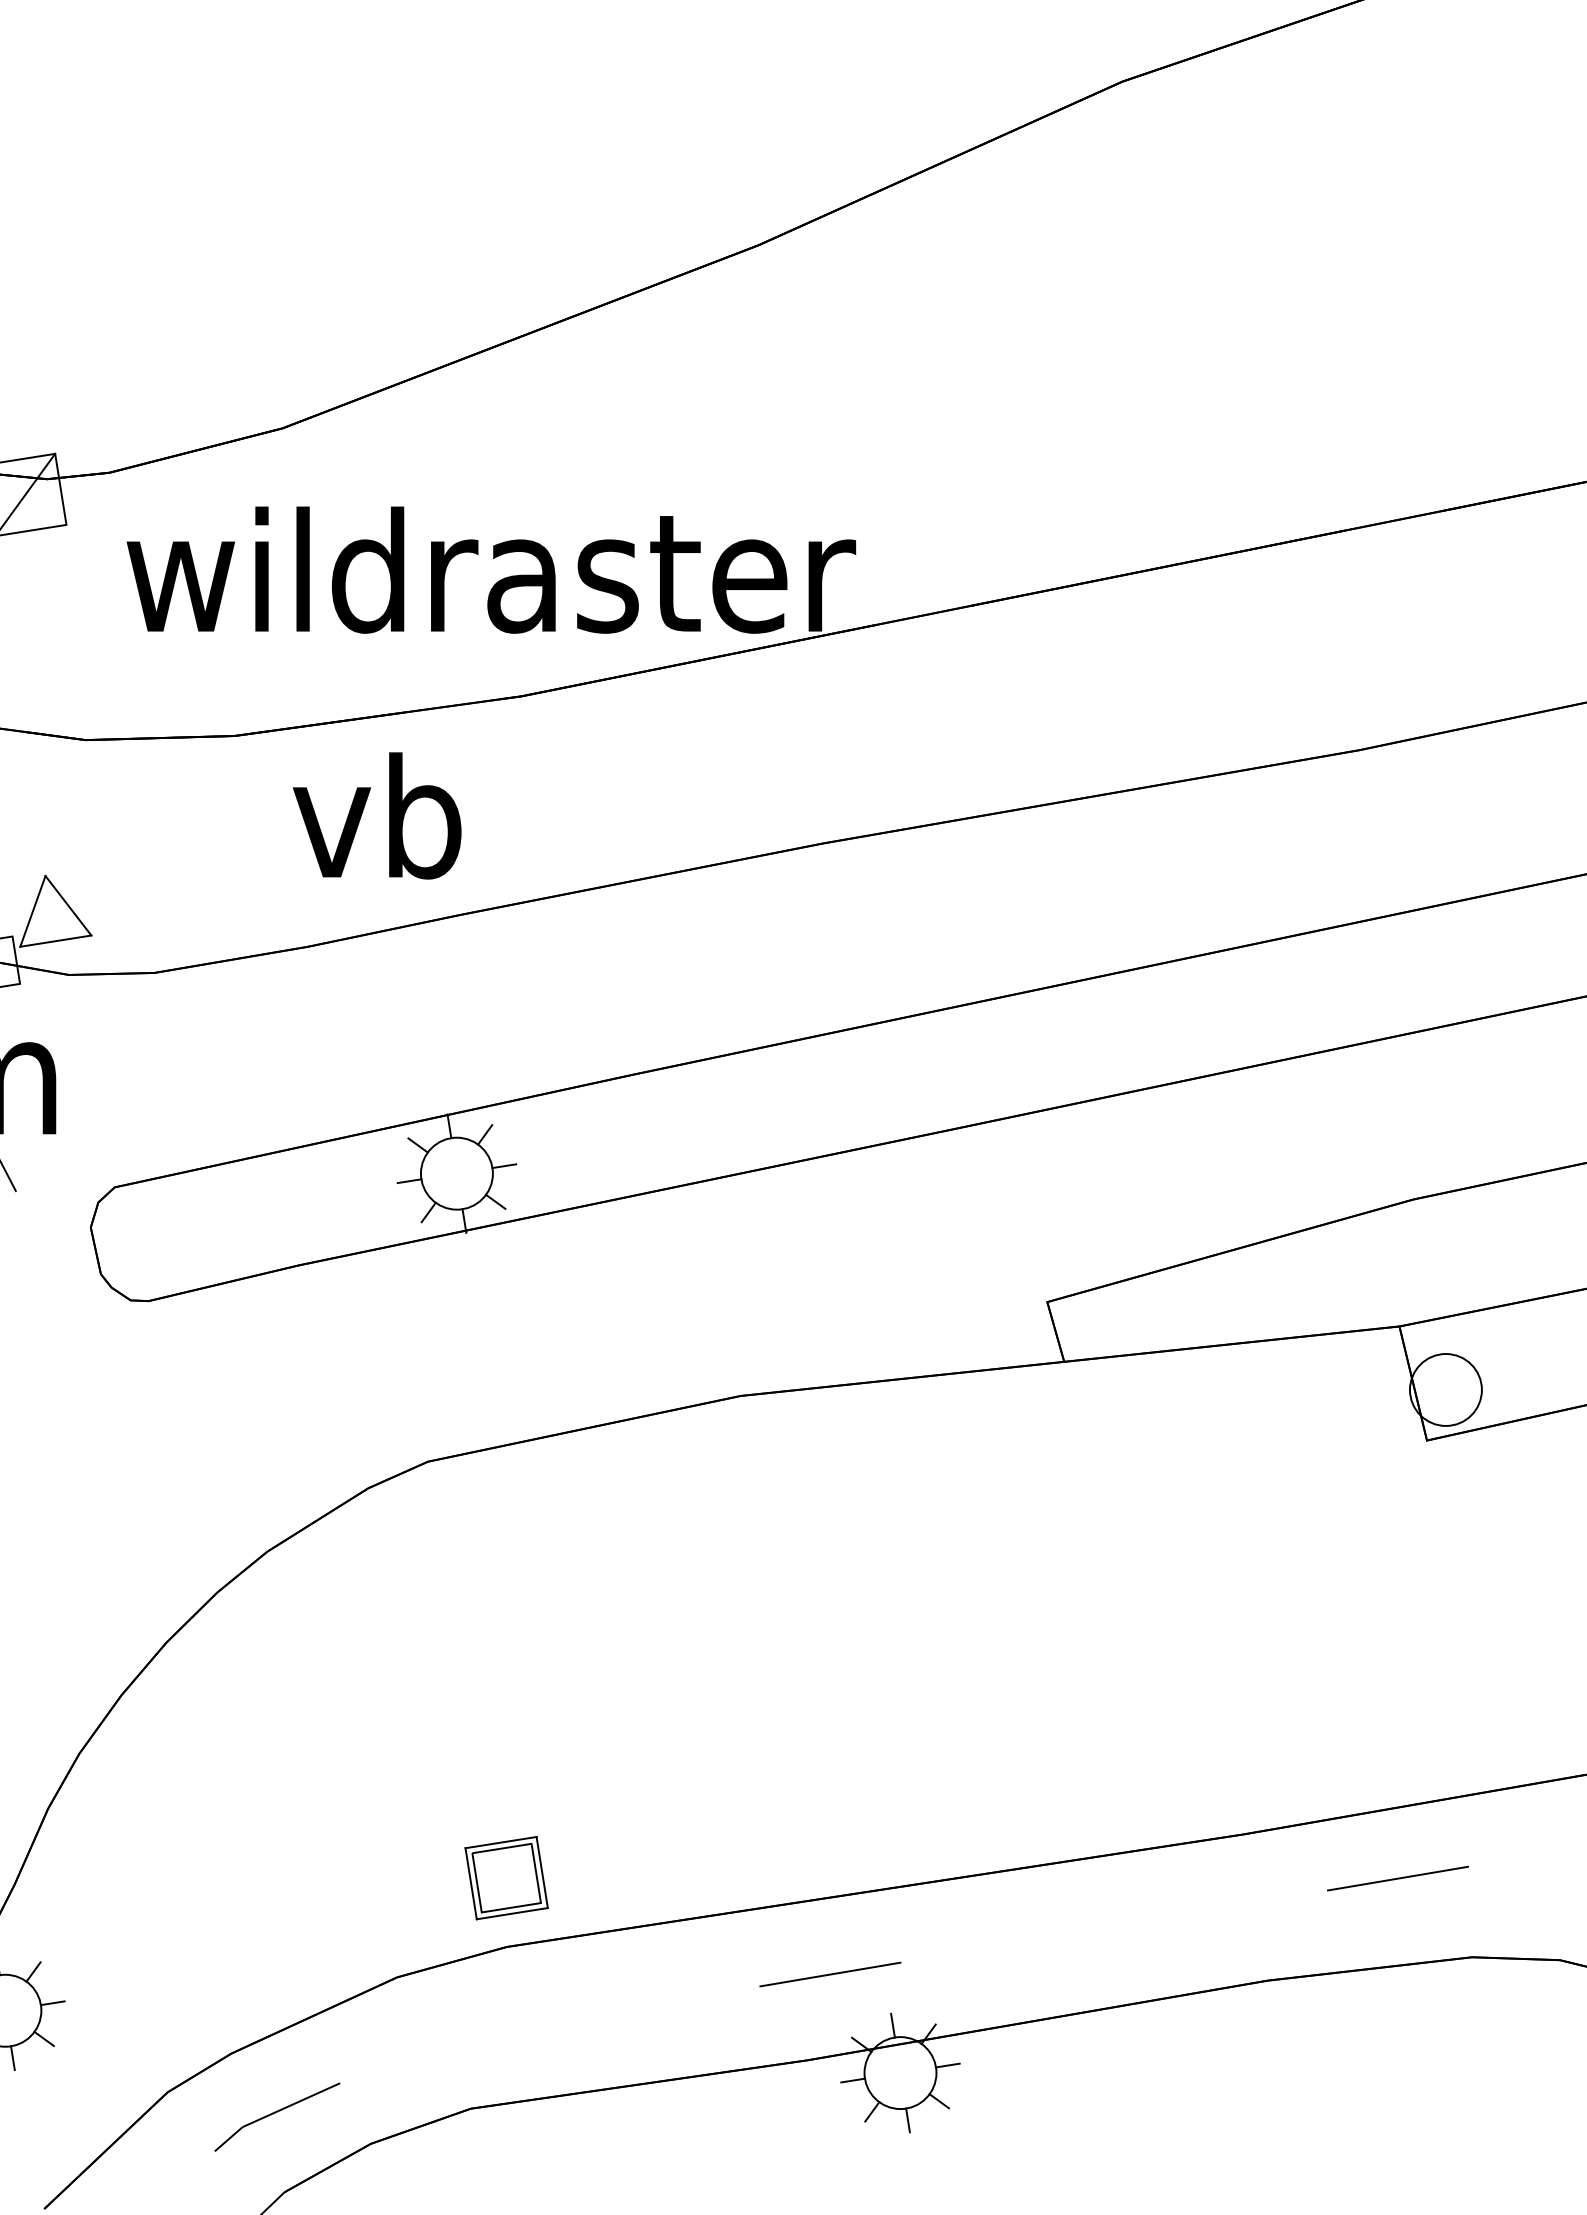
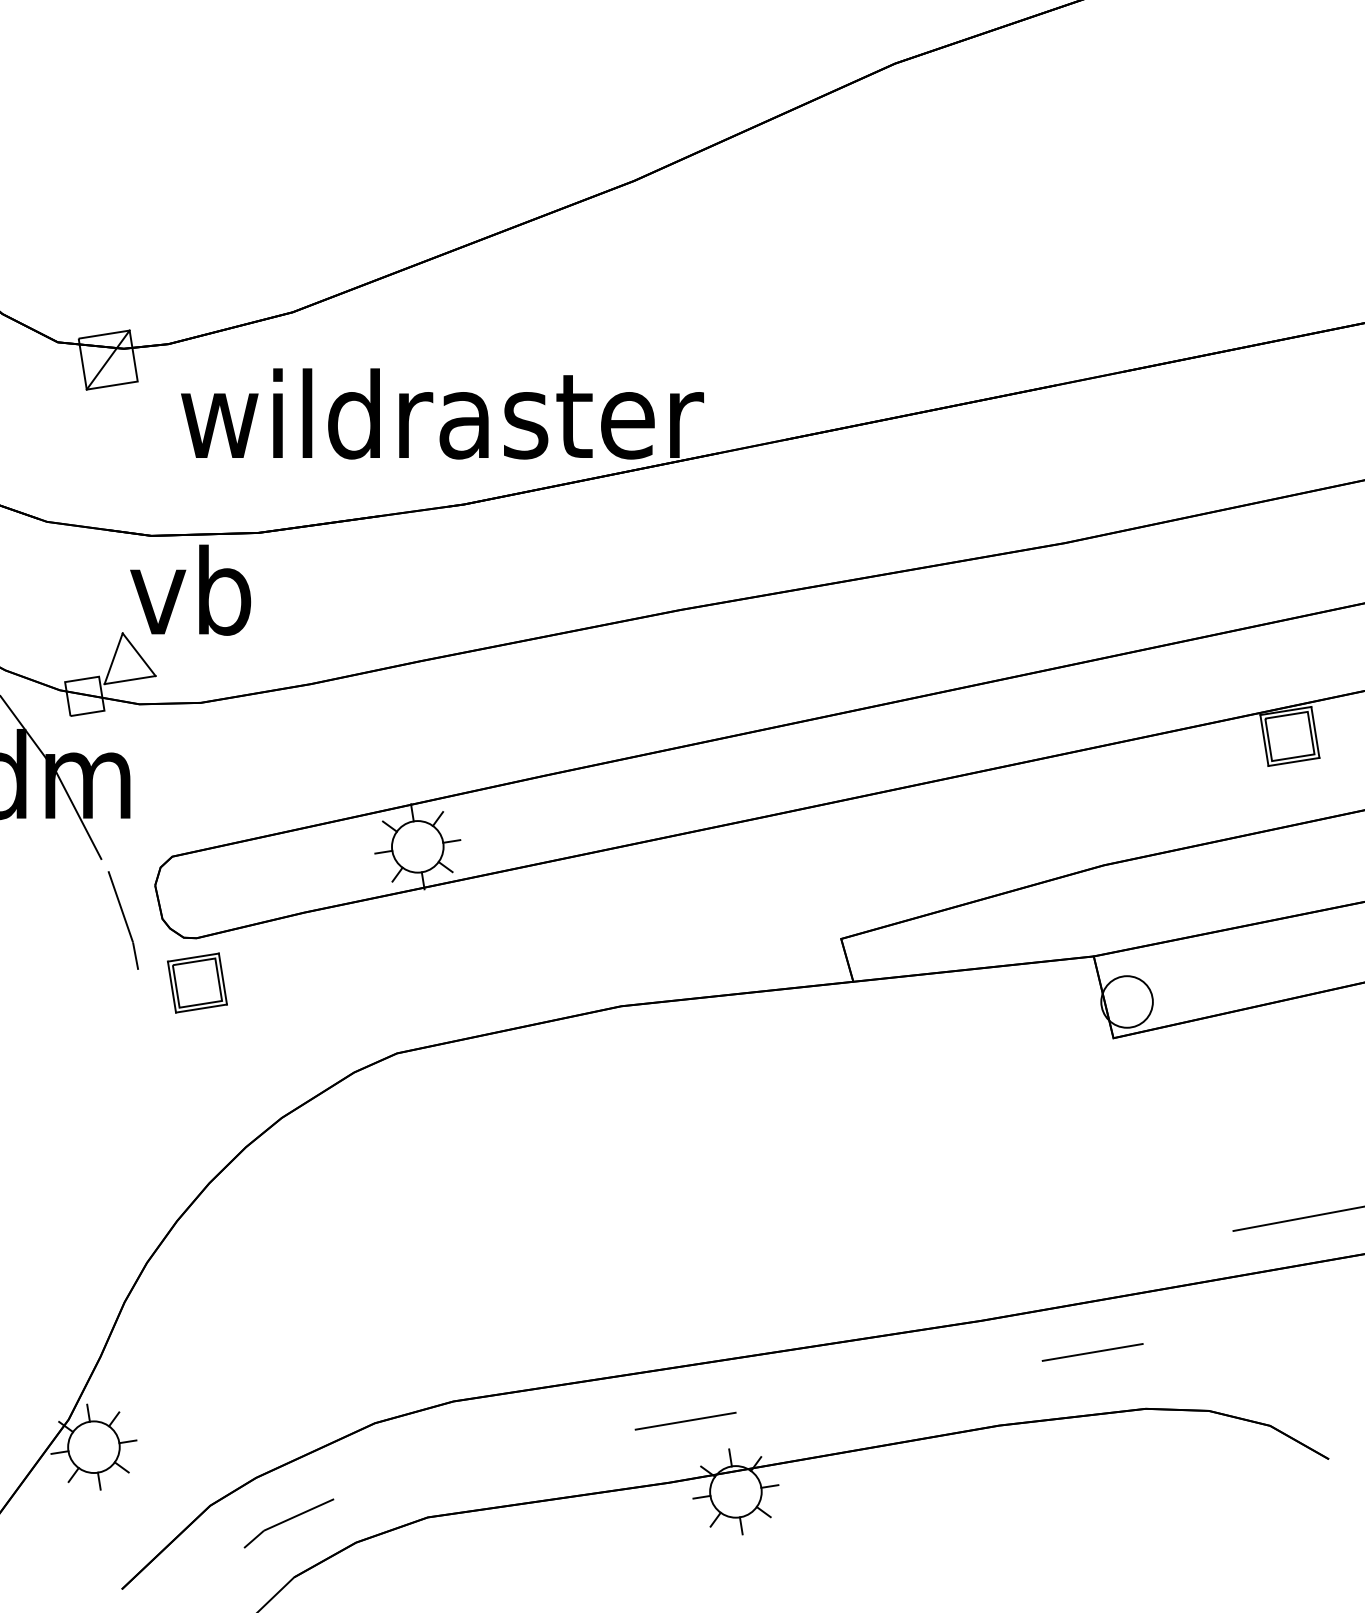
text: (377, 814) -> (190, 589), moved
curve: (47, 1276) -> (124, 920), added
part: (506, 1877) -> (197, 982), moved

